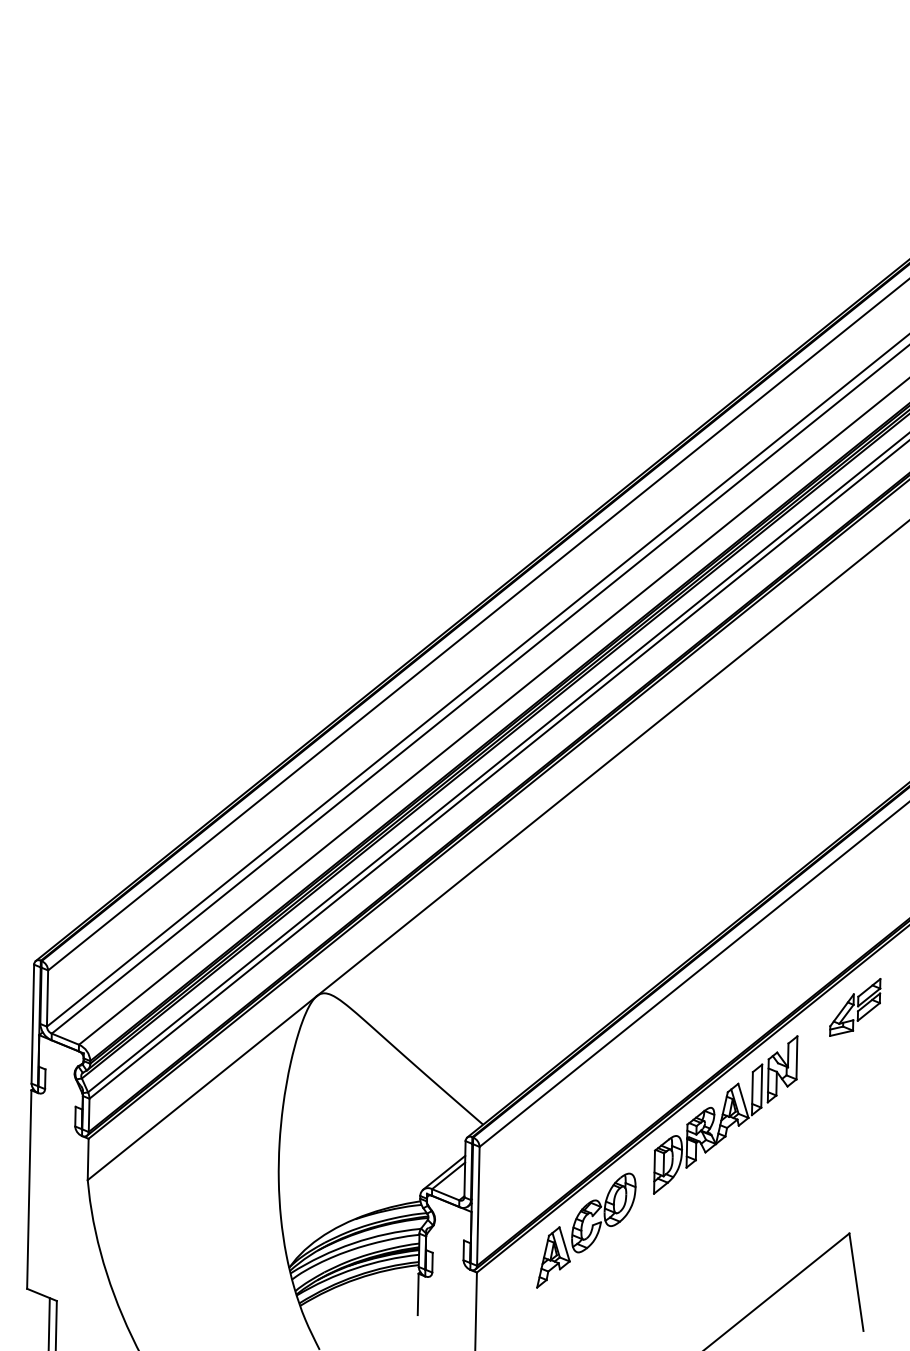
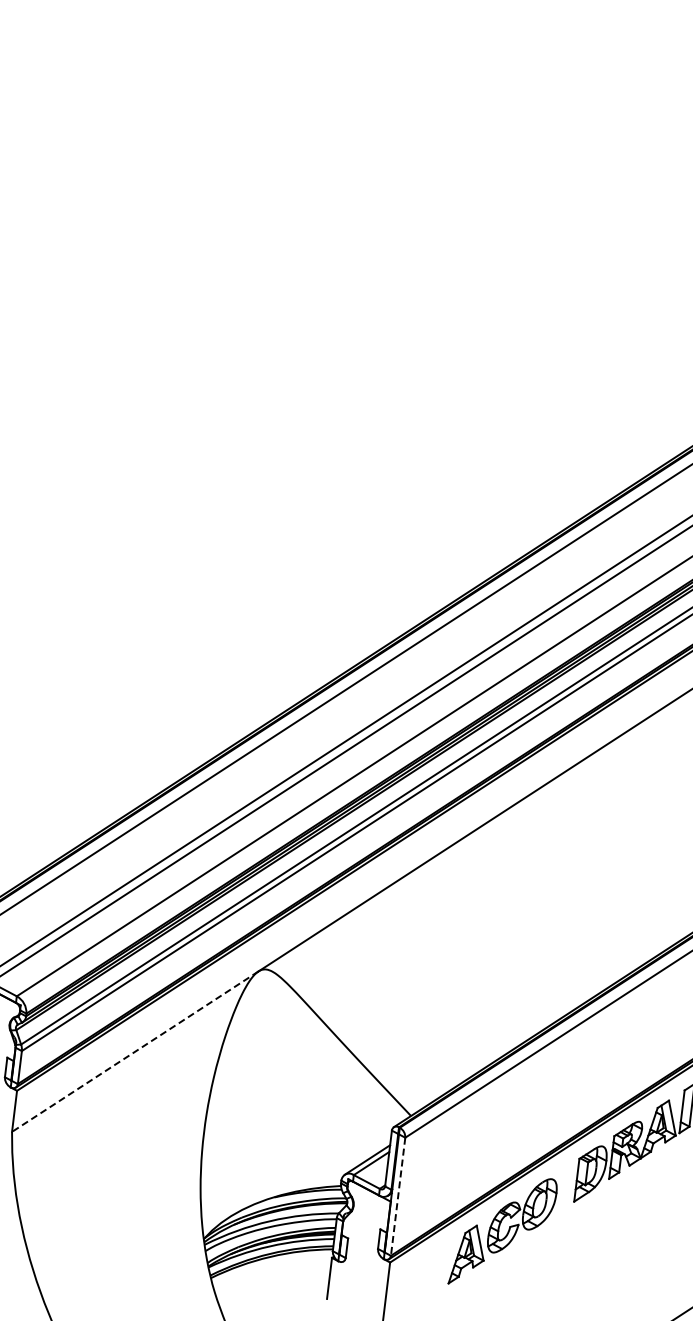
line: (202, 1088) -> (135, 1052), solid -> dashed
line: (478, 1206) -> (398, 1196), solid -> dashed

